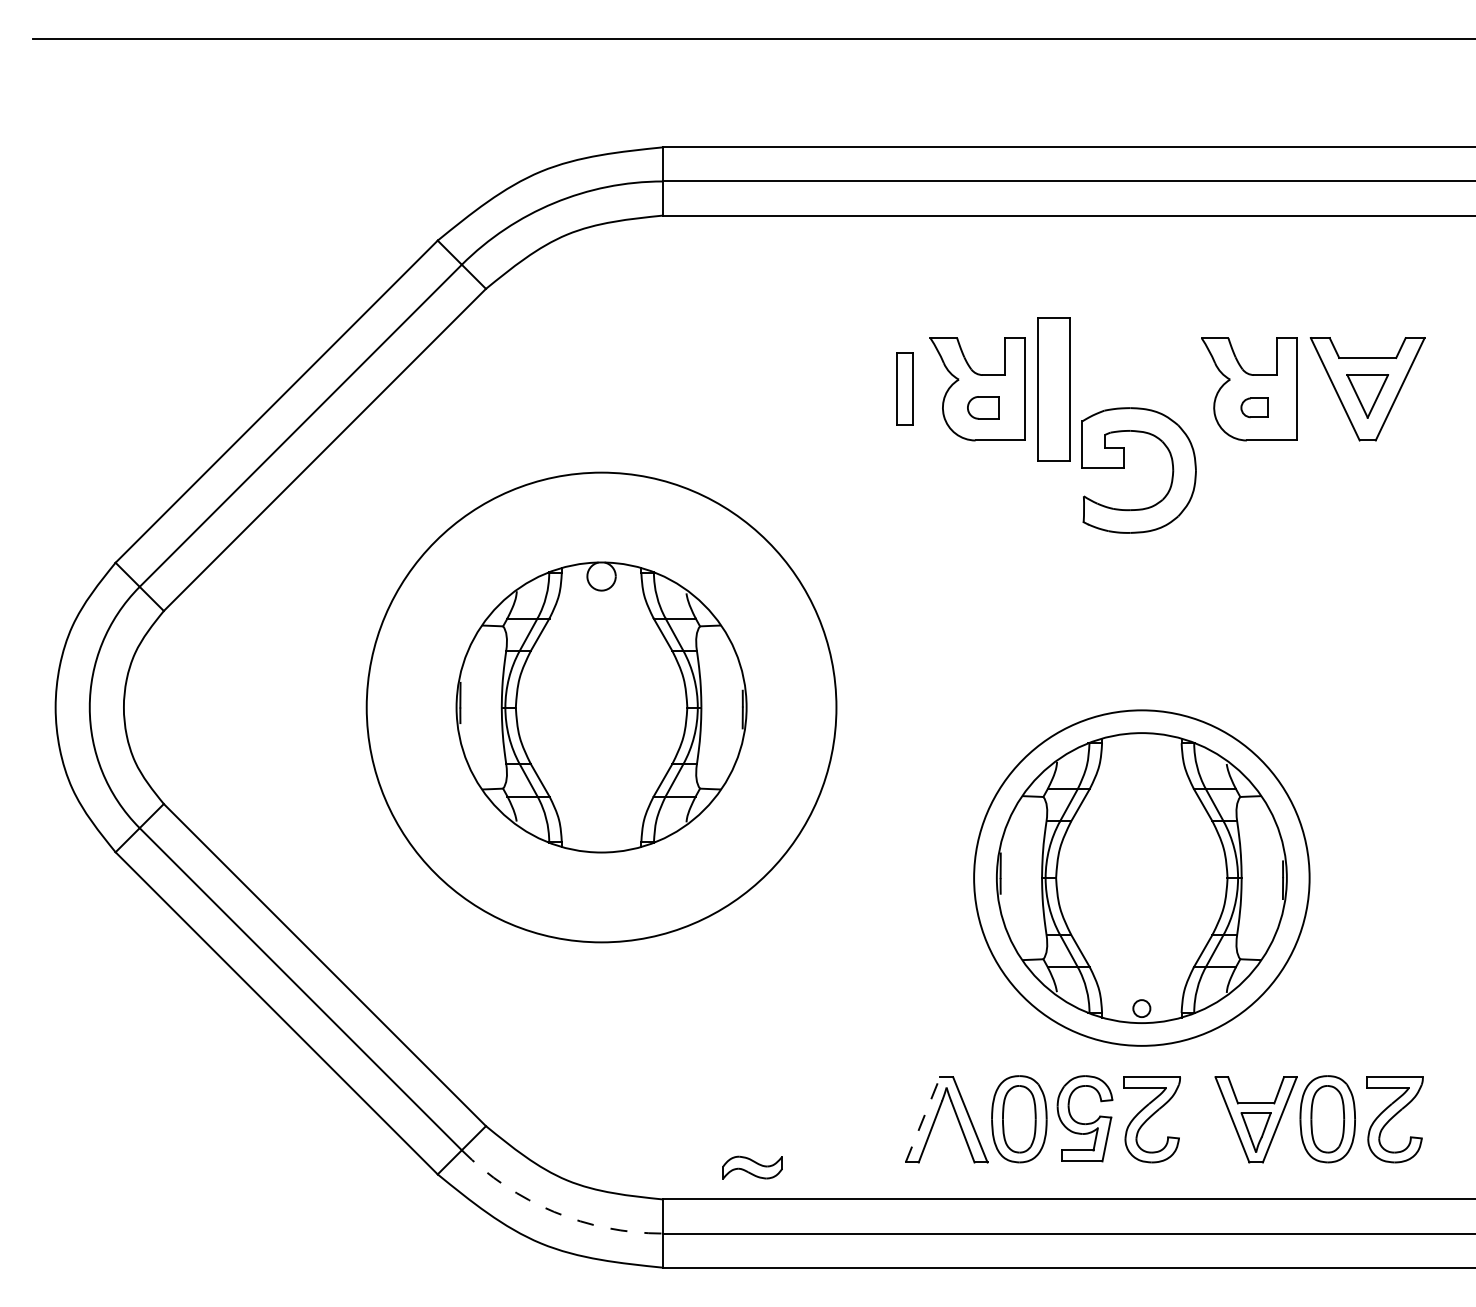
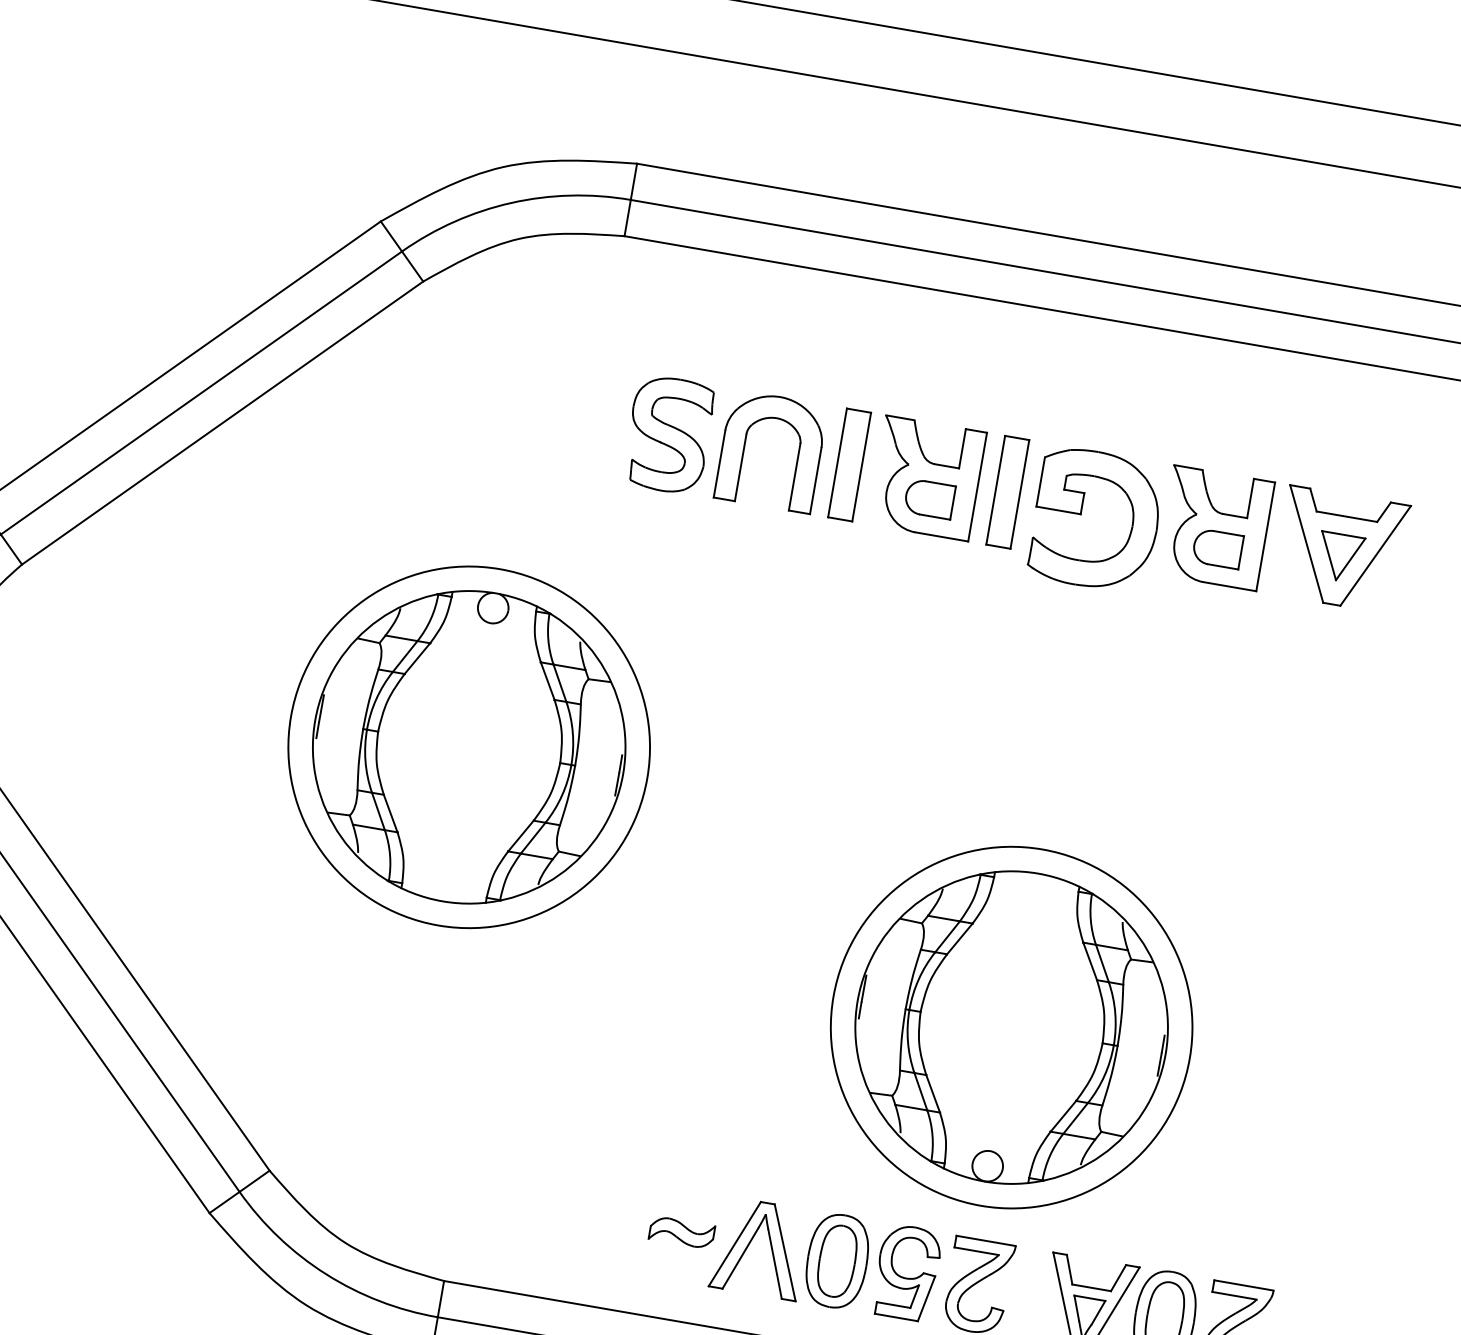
part: (806, 388) -> (745, 446), added
part: (904, 388) -> (849, 464), size x1.43
part: (1053, 388) -> (1007, 491), size x0.71
part: (734, 390) -> (668, 435), added
part: (982, 407) -> (928, 498), size x1.43
part: (1254, 407) -> (1217, 548), size x1.67
part: (1124, 468) -> (1081, 515), moved
circle: (601, 707) -> (469, 747), size x0.71
circle: (1141, 1008) -> (987, 1166), size x1.67
line: (922, 1119) -> (734, 1243), dashed -> solid
part: (752, 1167) -> (681, 1232), moved
arc: (554, 1211) -> (326, 1273), dashed -> solid

